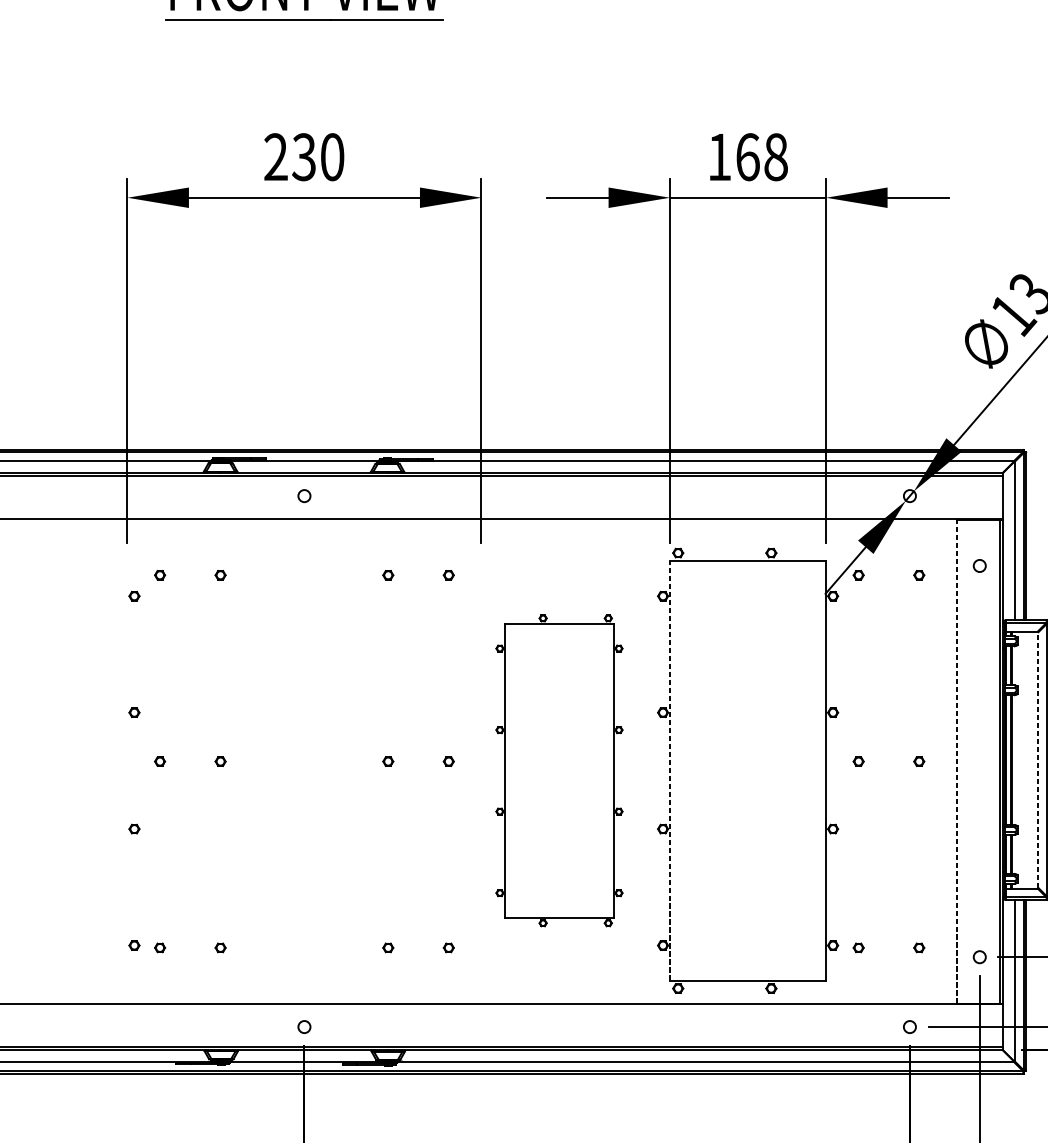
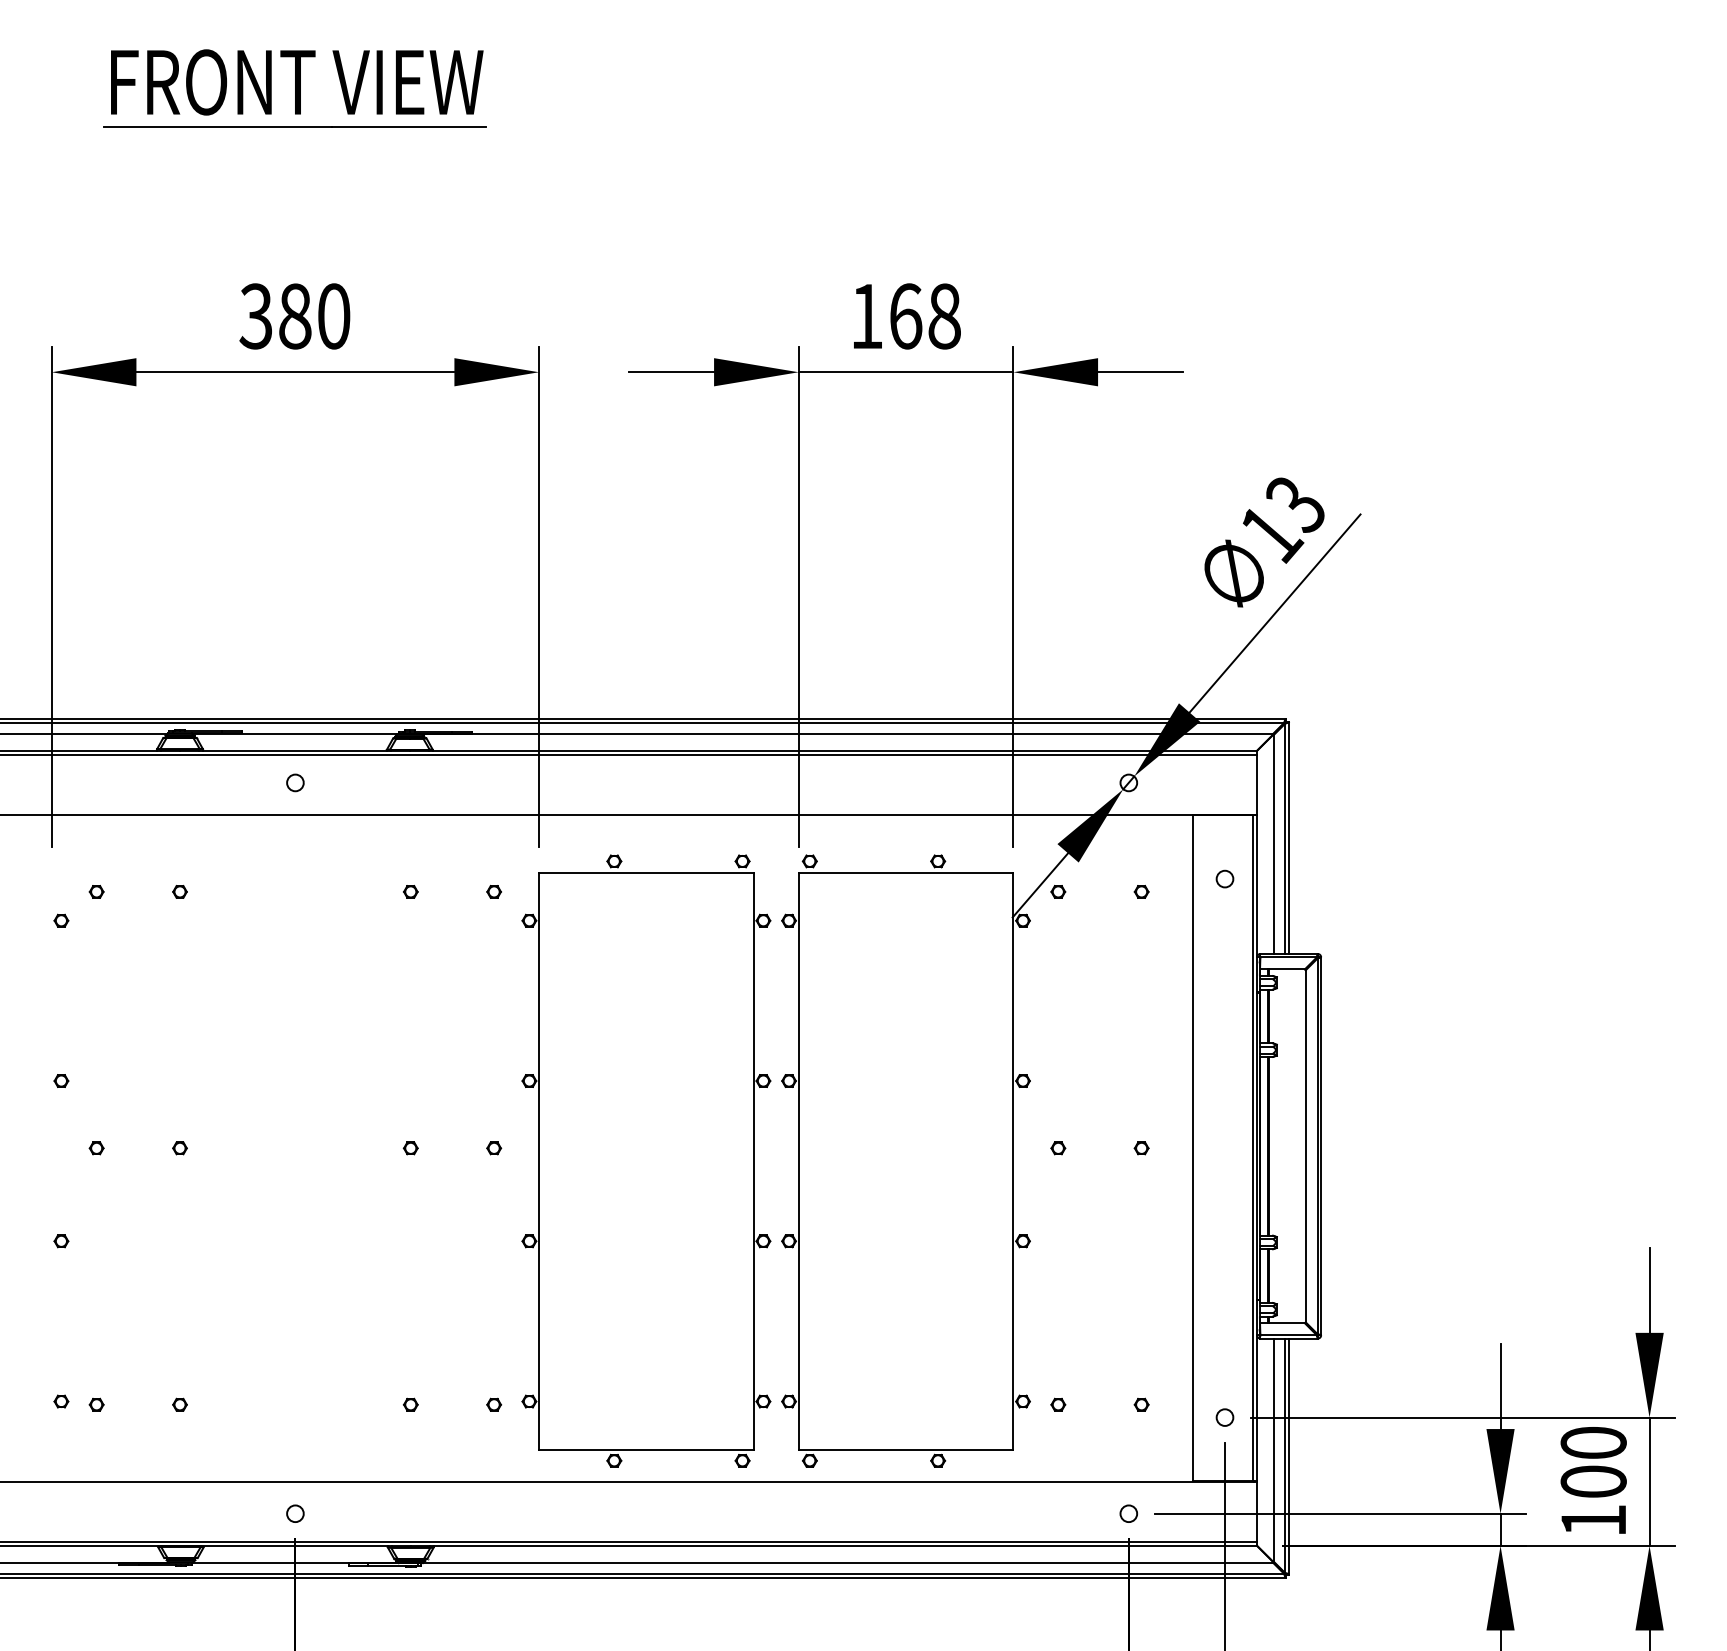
text: (289, 157) -> (275, 316), 230 -> 380
line: (1038, 759) -> (1305, 1145), dashed -> solid
line: (956, 760) -> (1192, 1147), dashed -> solid
part: (559, 770) -> (646, 1160), size x1.43
line: (669, 770) -> (798, 1160), dashed -> solid

